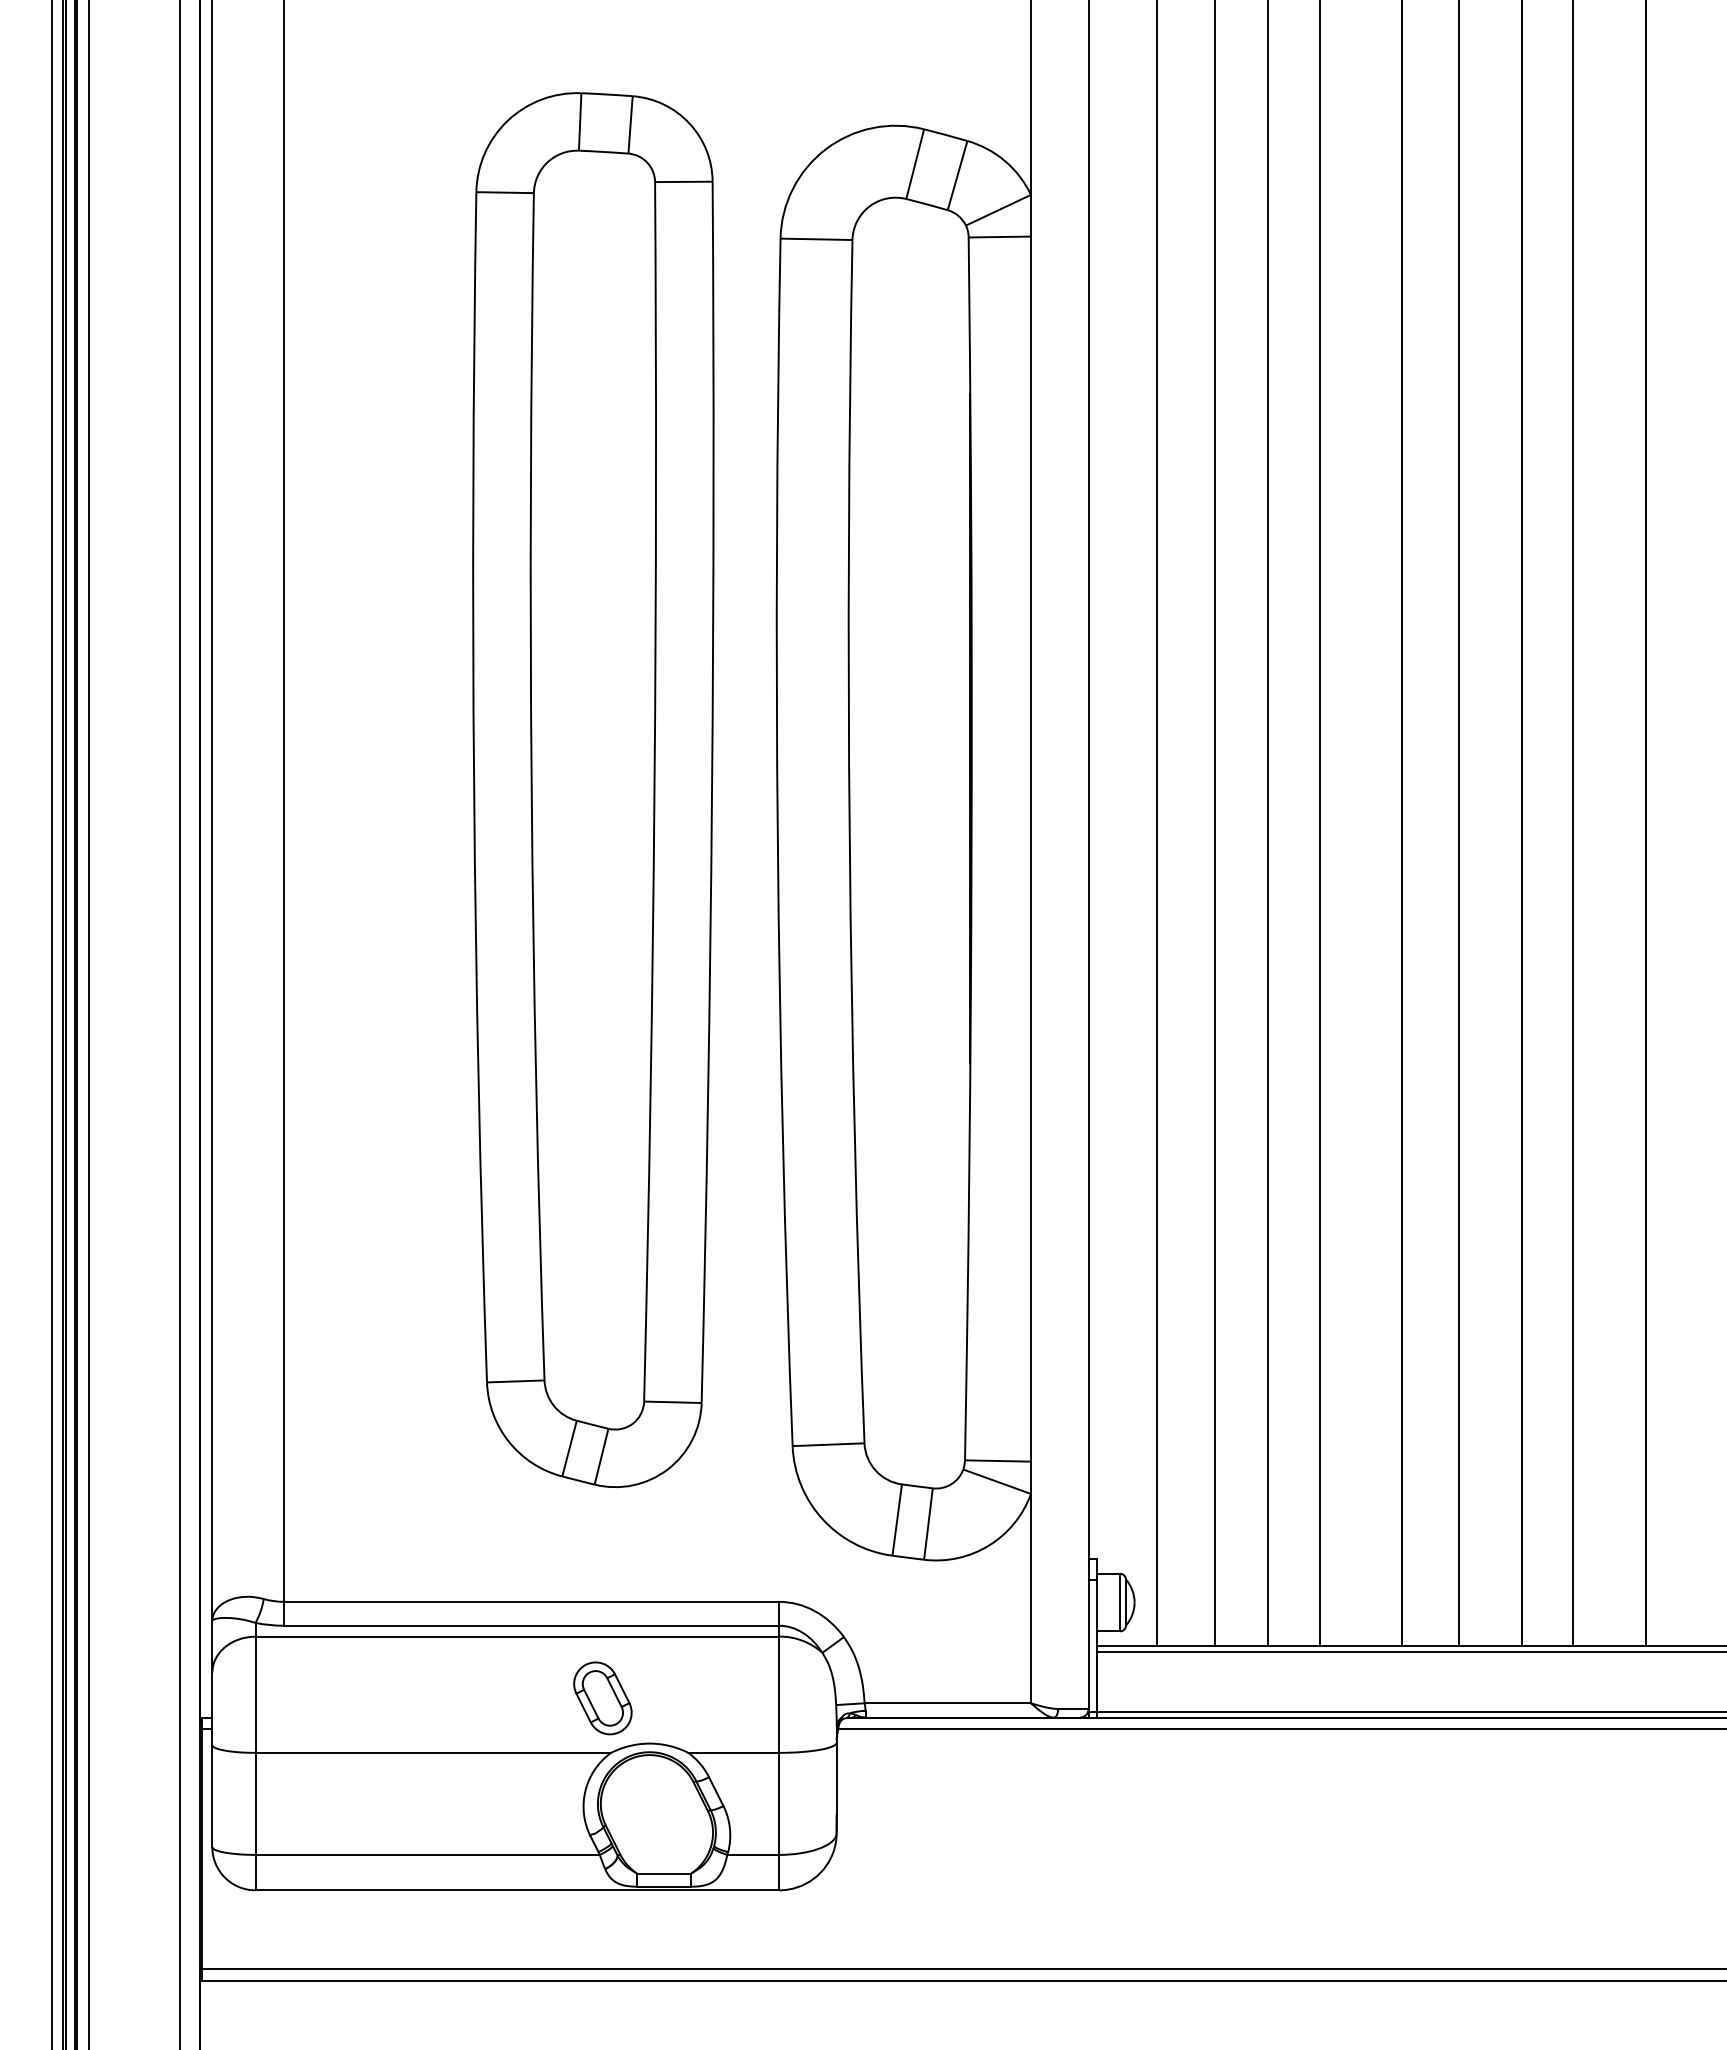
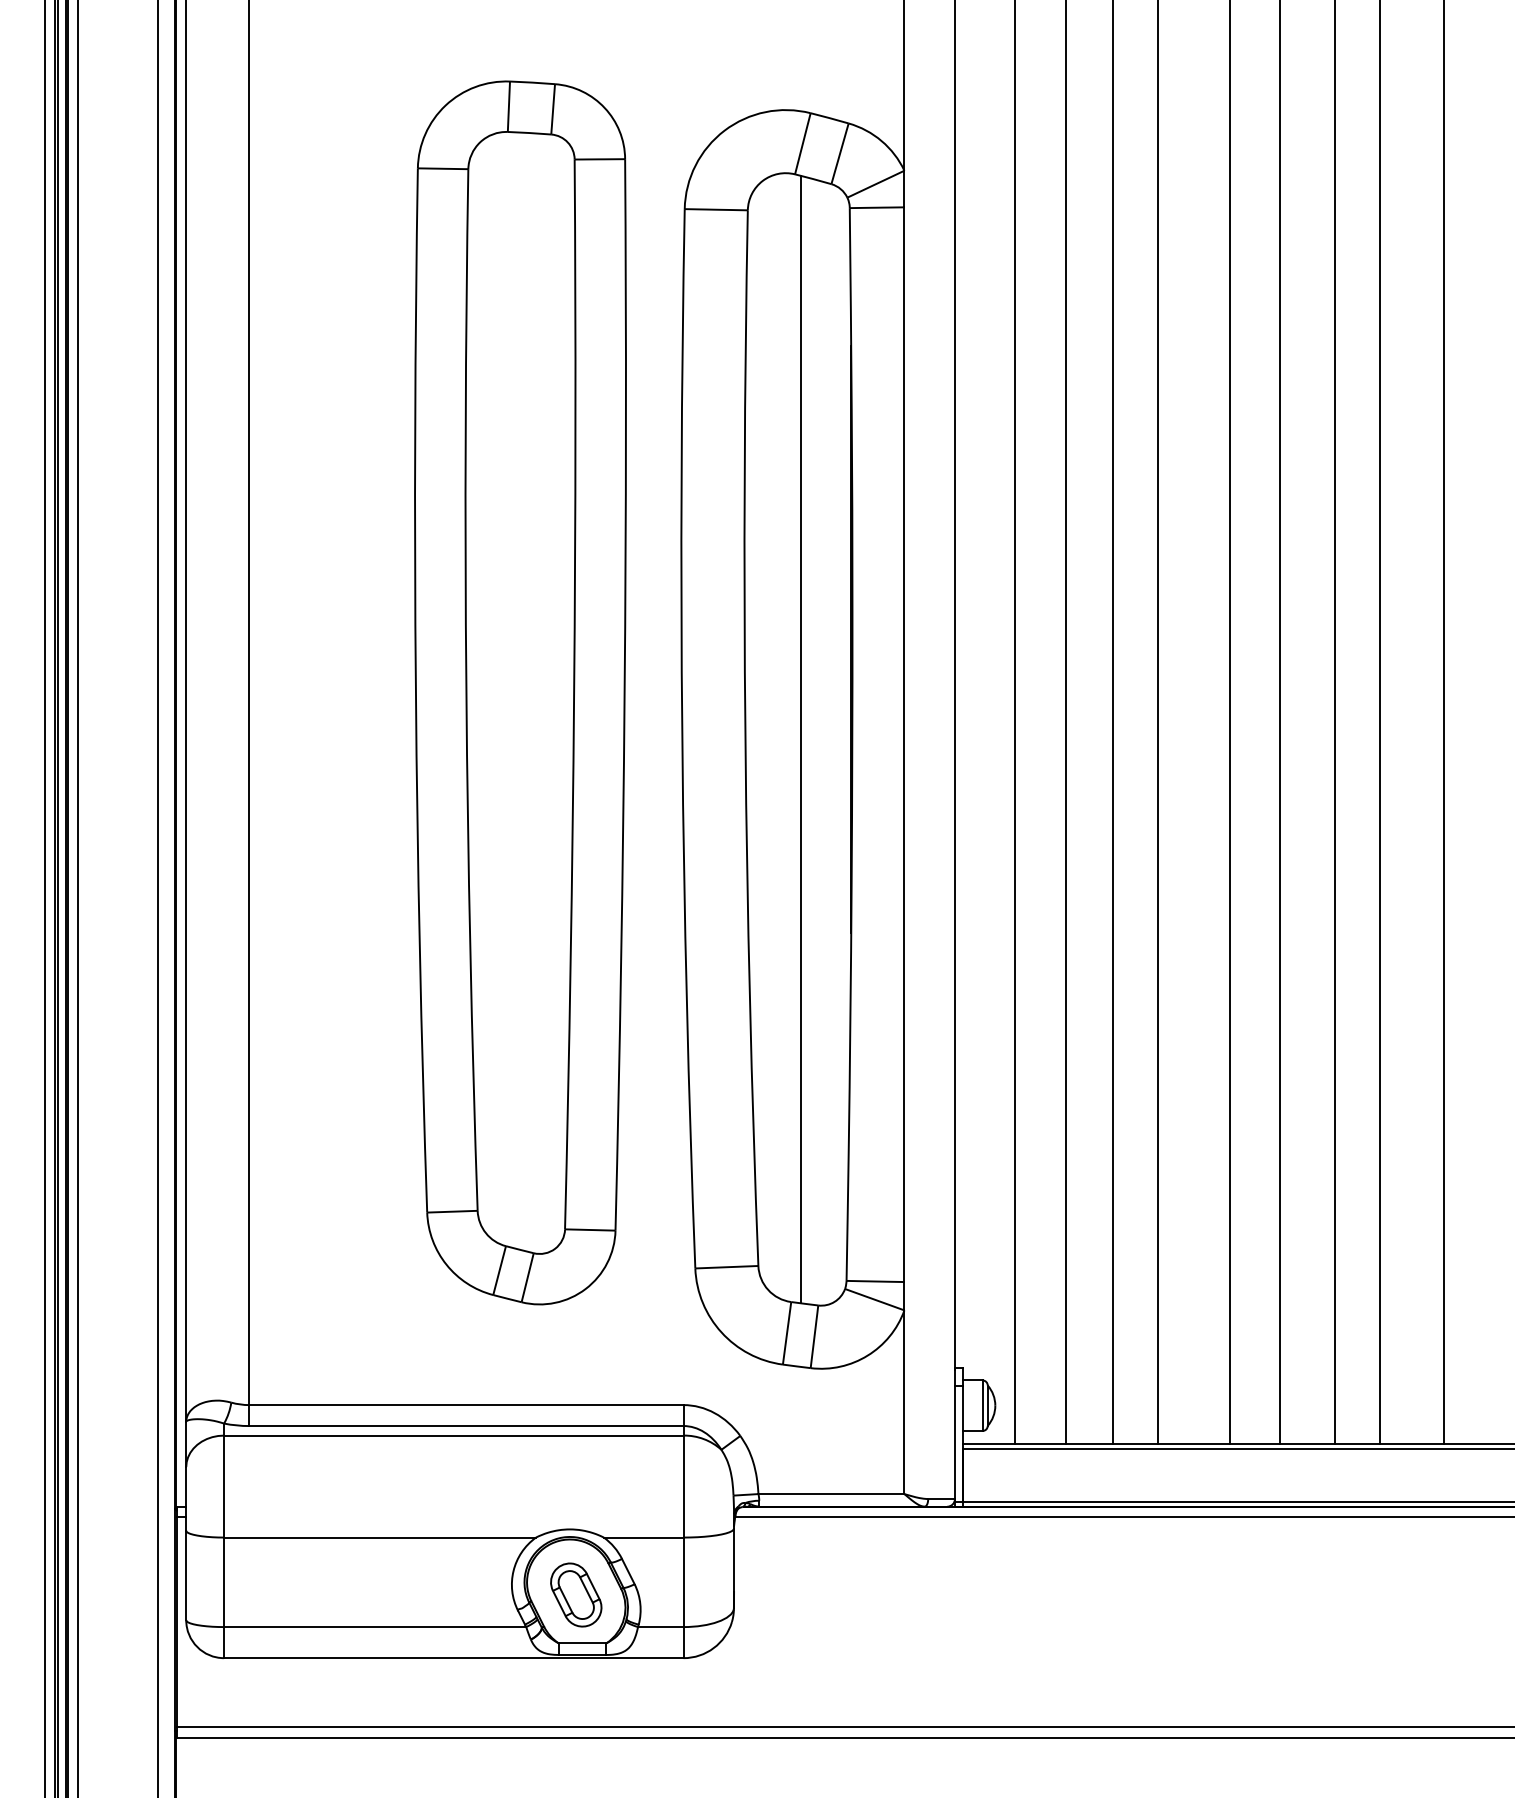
line: (912, 842) -> (800, 738), added
part: (602, 1698) -> (575, 1595), moved

